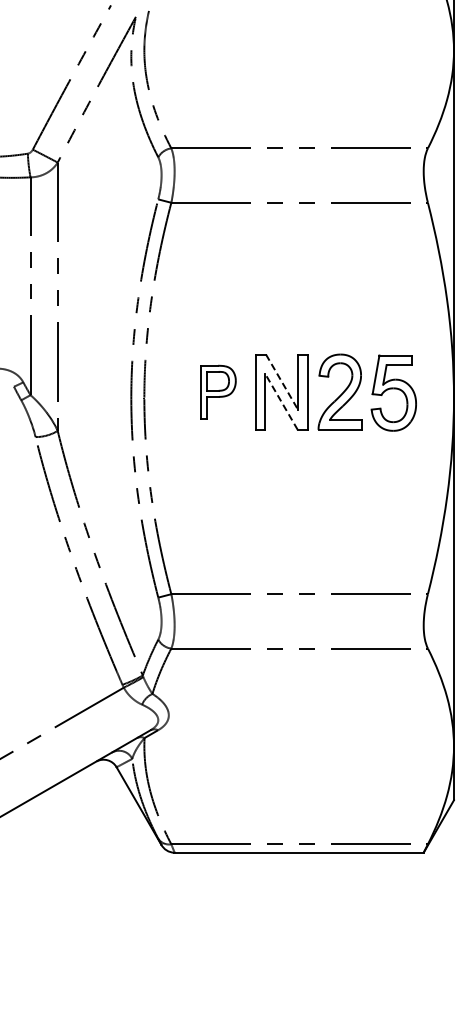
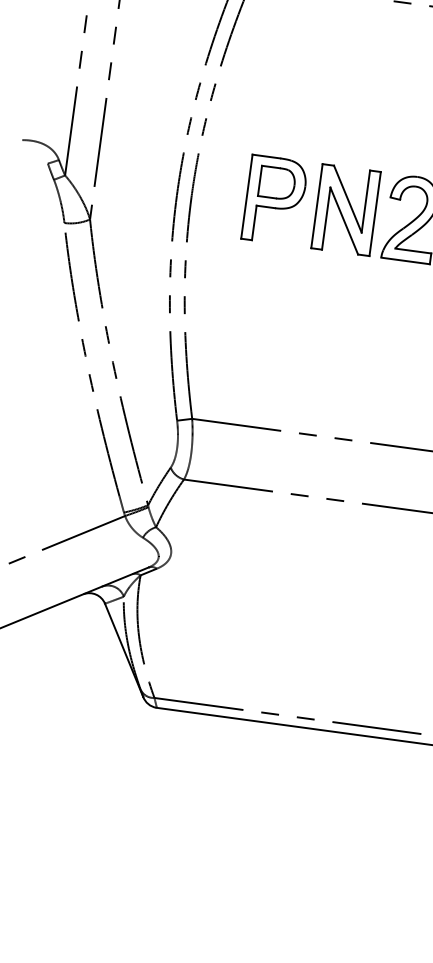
line: (282, 382) -> (348, 199), dashed -> solid
part: (218, 391) -> (275, 199), size x1.43
line: (281, 401) -> (344, 220), dashed -> solid

